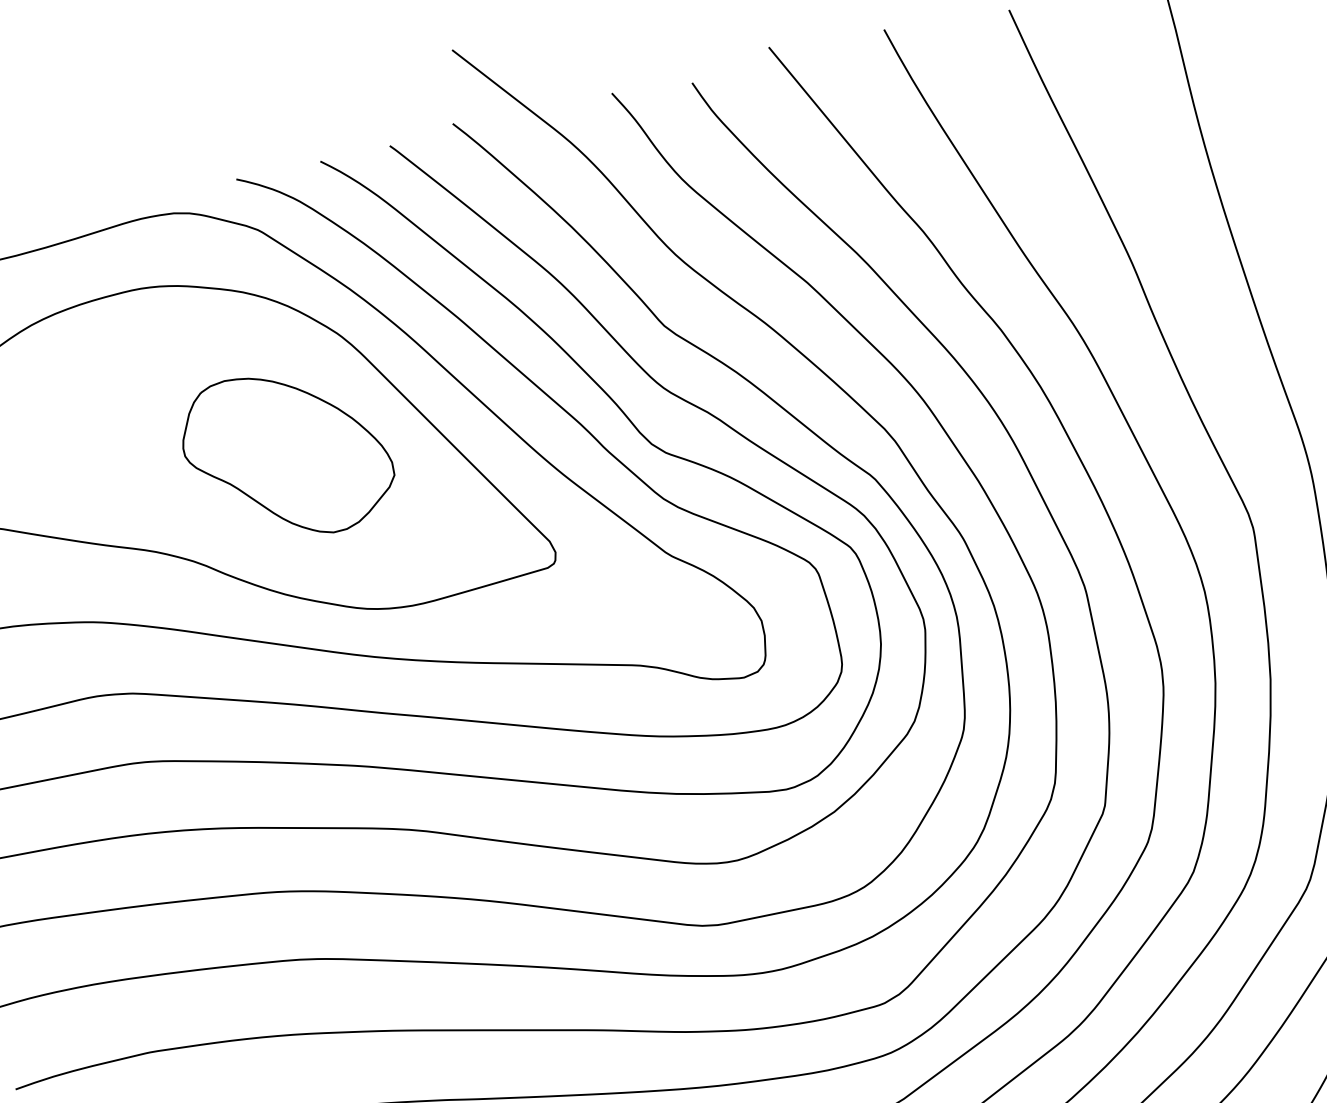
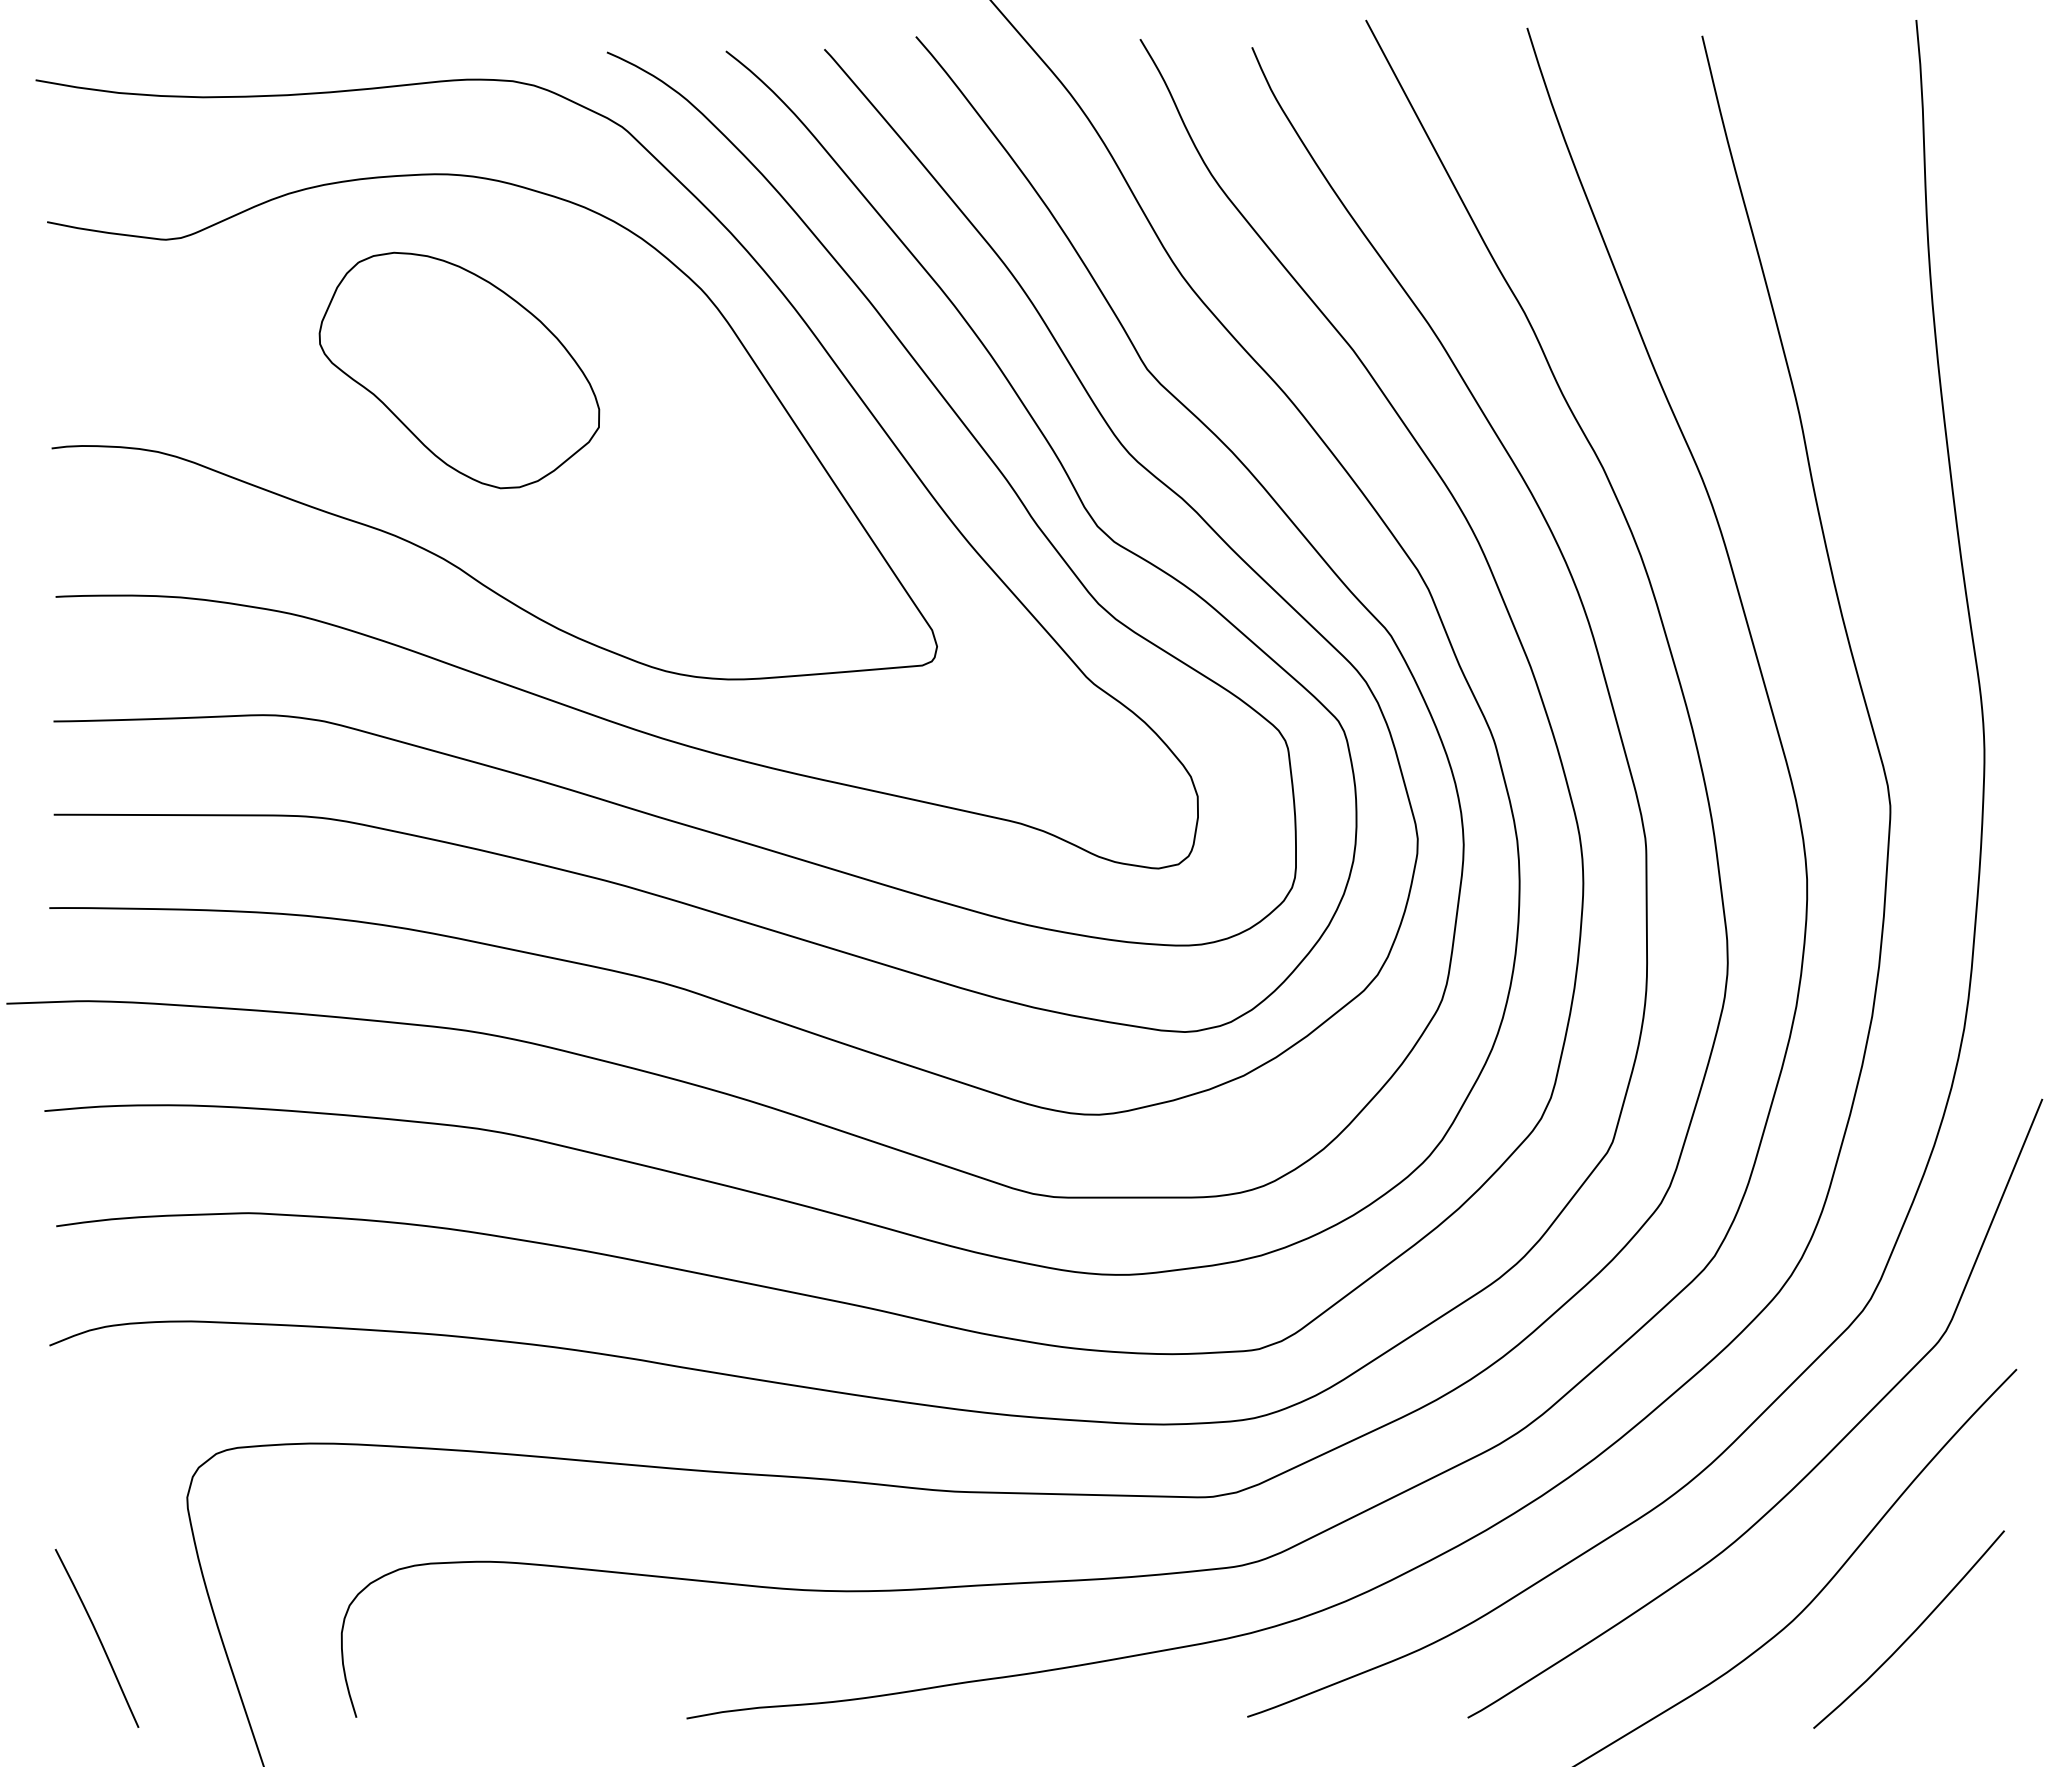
part: (287, 454) -> (459, 370), moved

